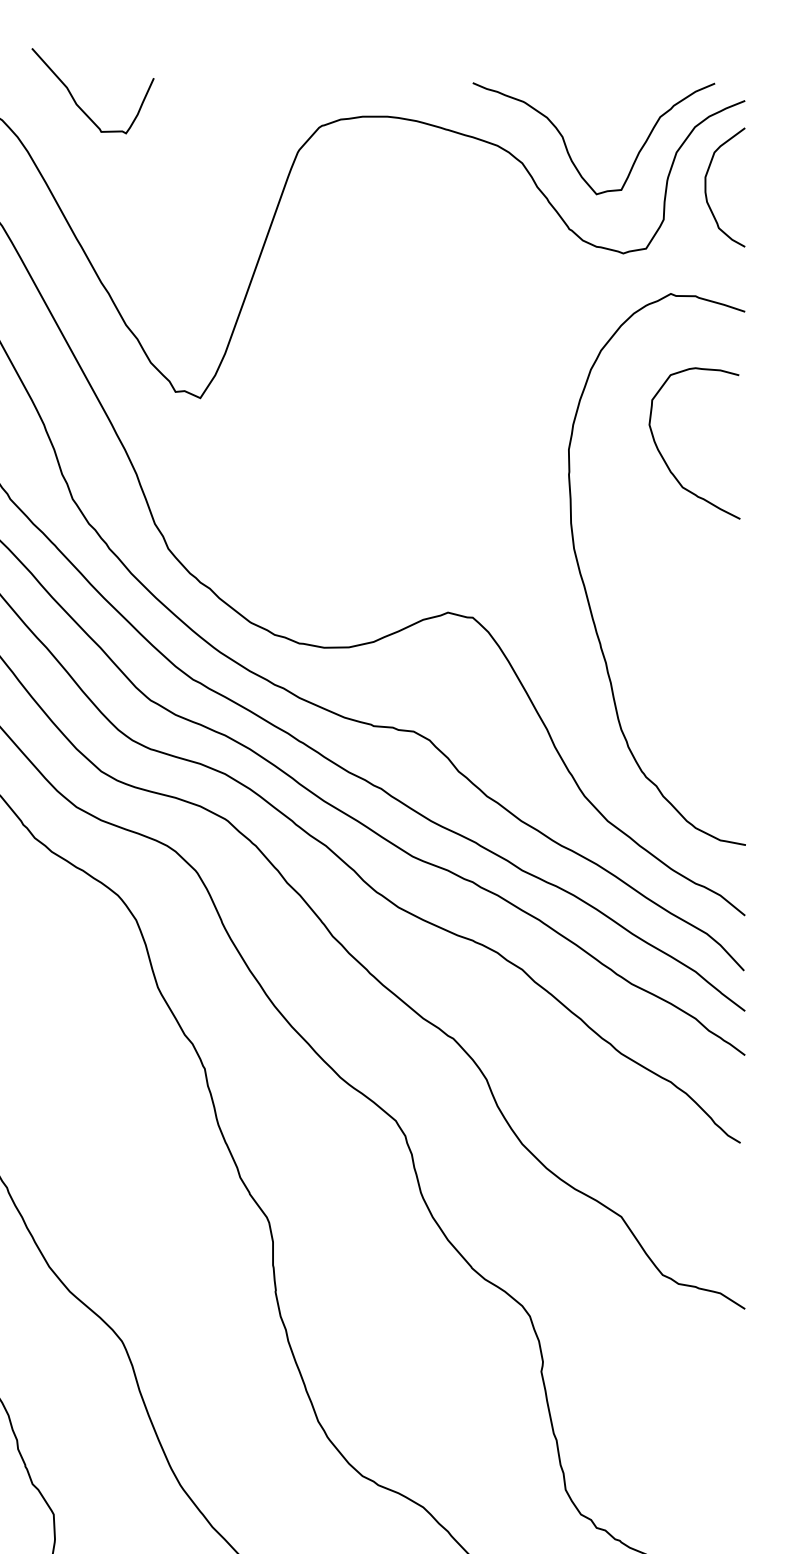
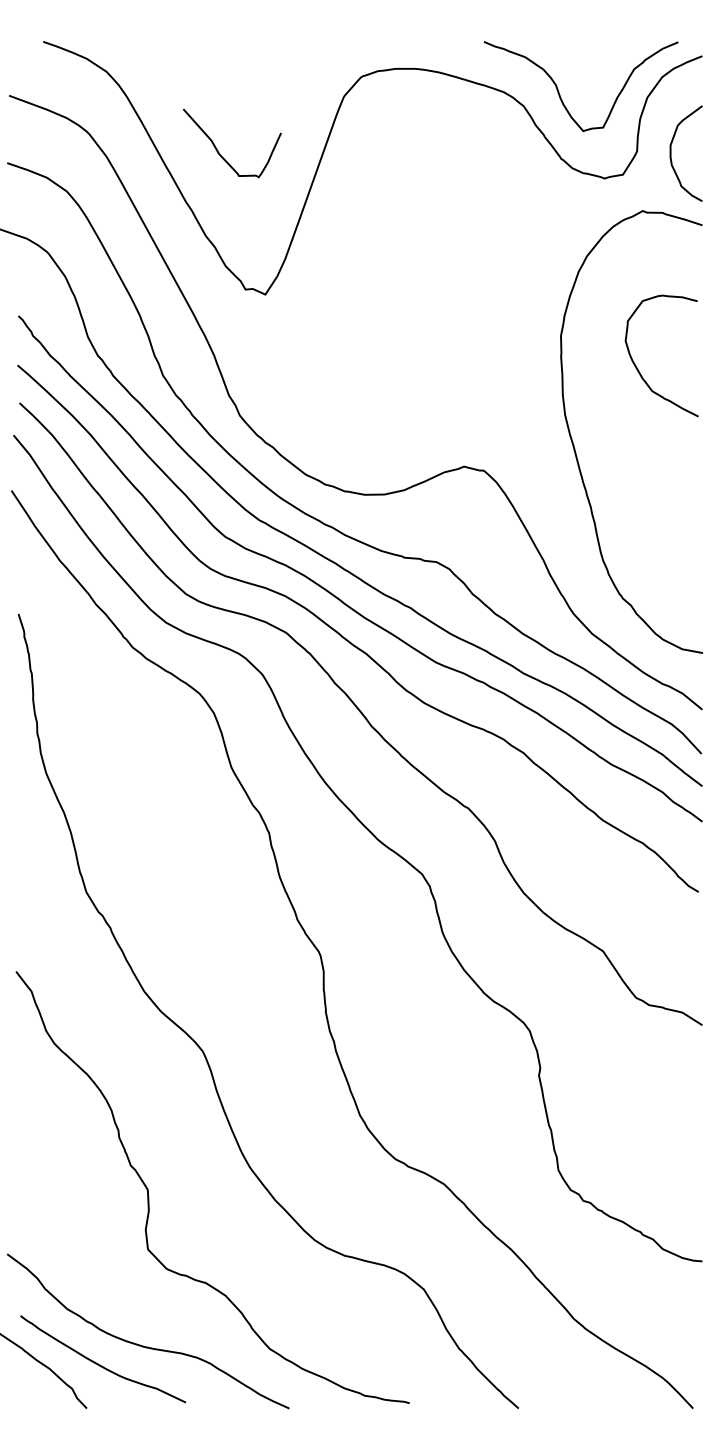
curve: (75, 100) -> (218, 150), moved
curve: (706, 187) -> (671, 153), moved
curve: (666, 461) -> (639, 370), moved

